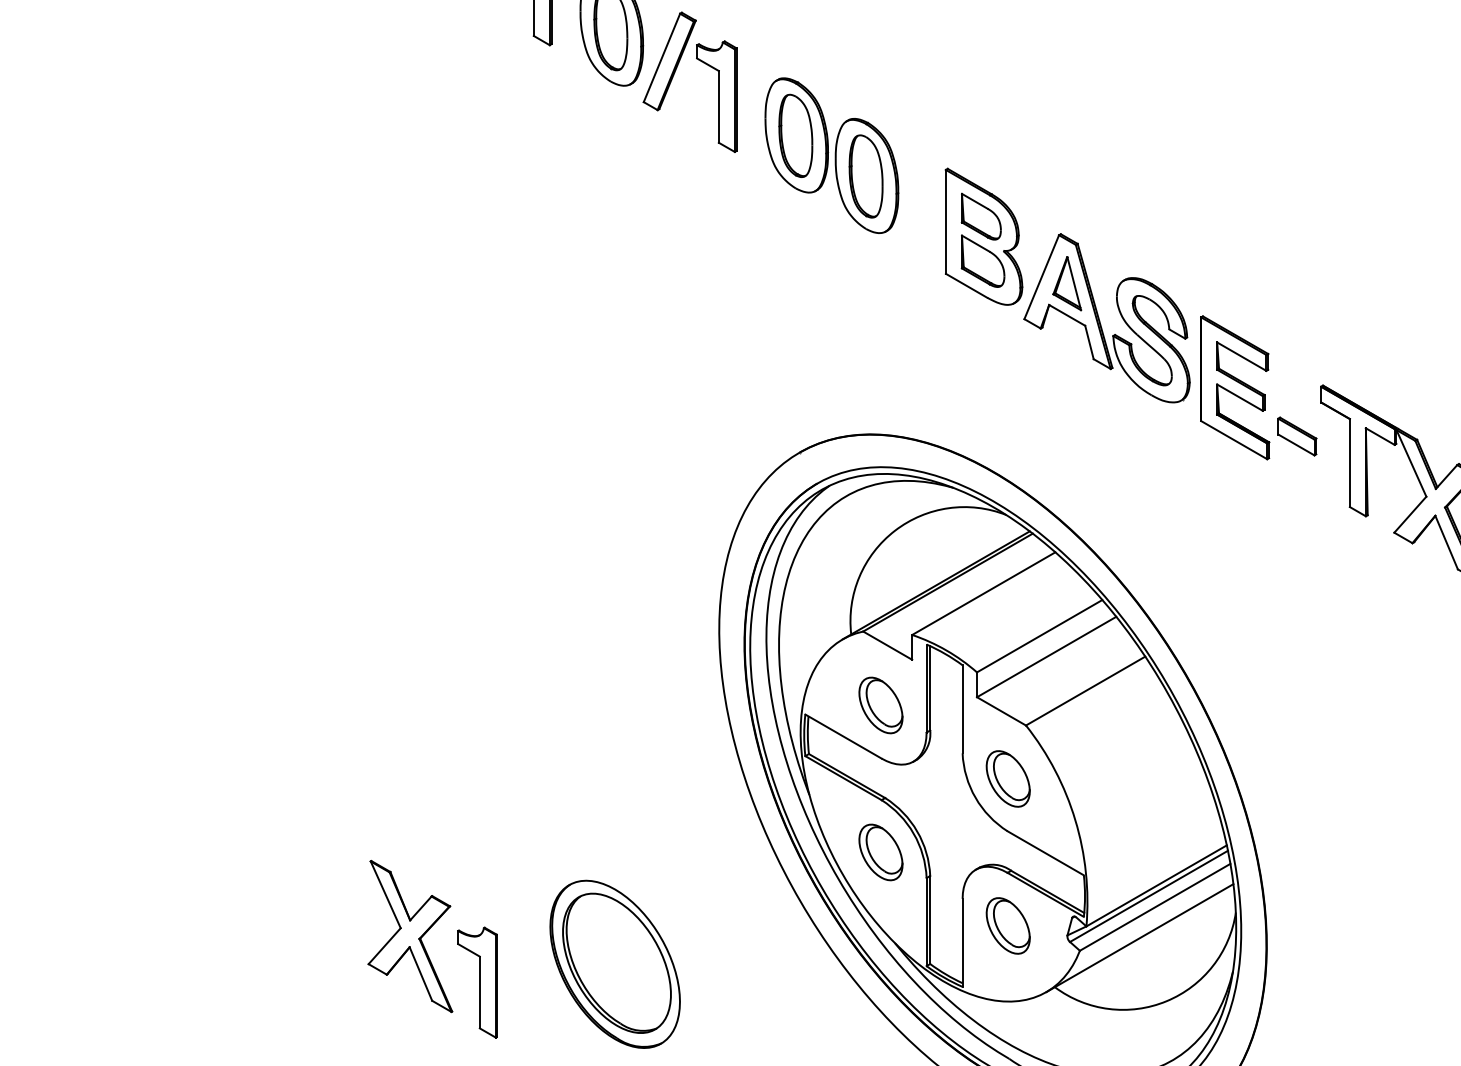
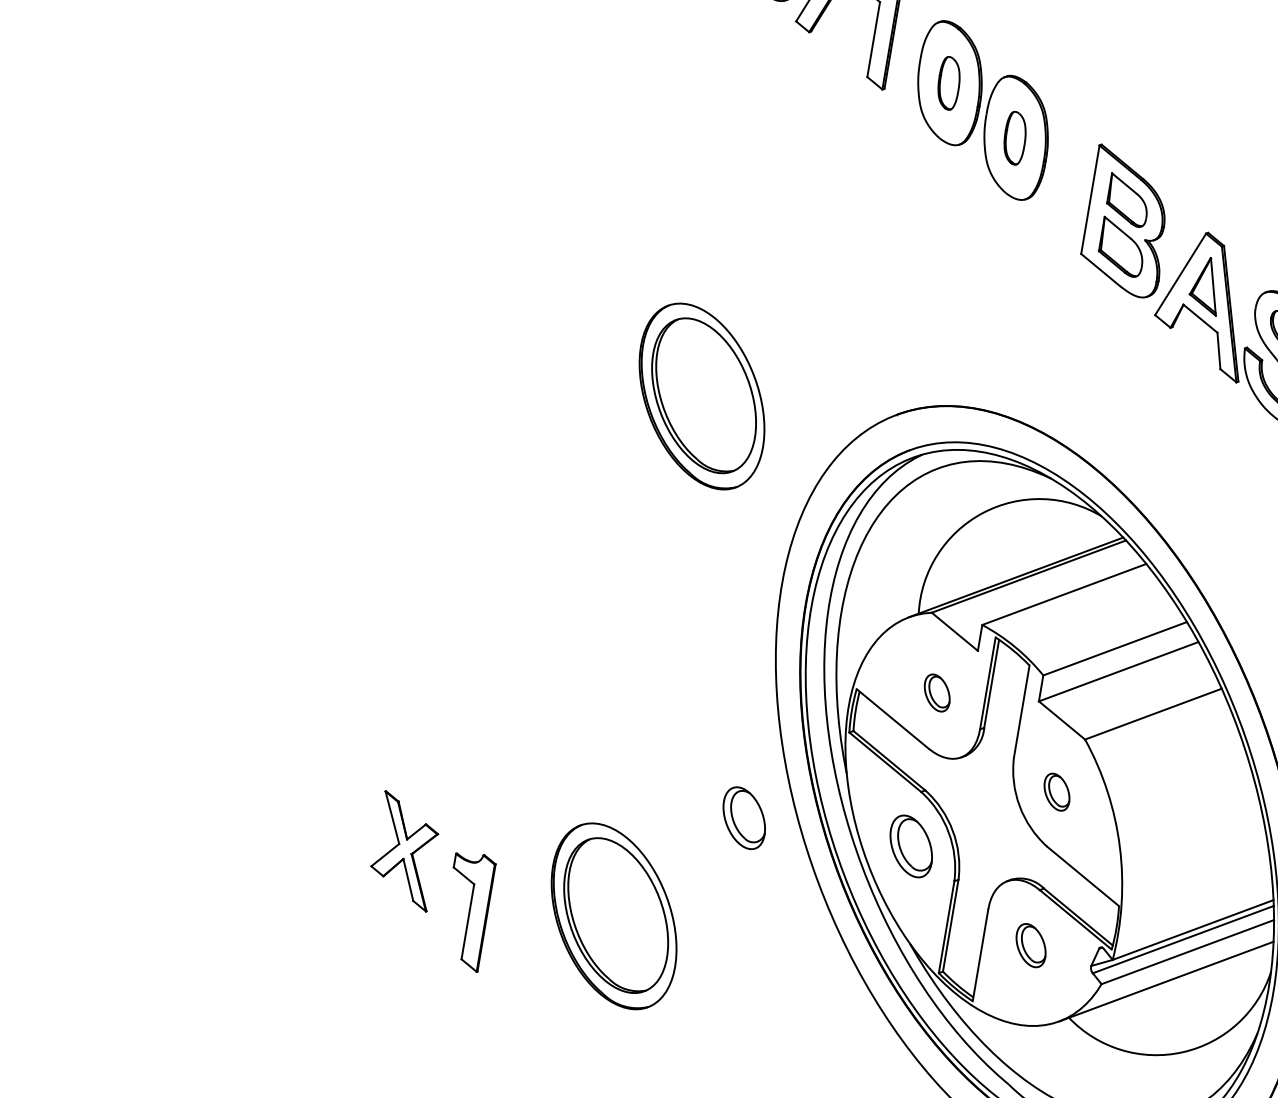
part: (795, 135) -> (948, 83), size x0.6
part: (865, 176) -> (1014, 138), size x0.6
part: (614, 465) -> (701, 395), added
part: (880, 705) -> (936, 692), size x0.6
part: (1007, 778) -> (1056, 791), size x0.6
part: (720, 852) -> (743, 818), added
part: (1007, 925) -> (1030, 945), size x0.7
part: (410, 936) -> (405, 851), size x0.7

